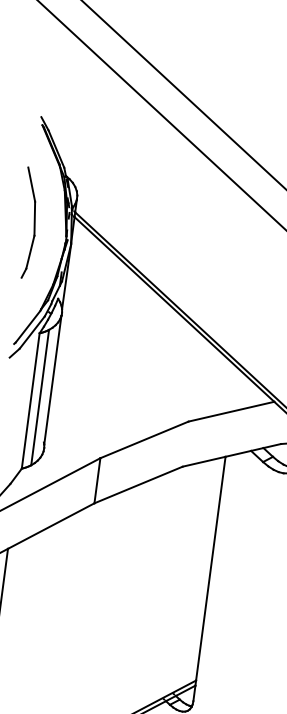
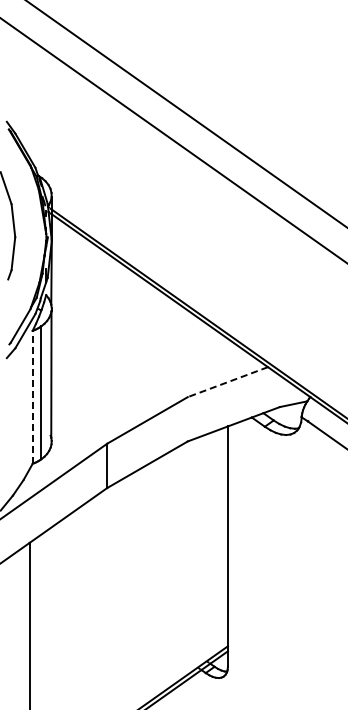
line: (30, 400) -> (32, 396), solid -> dashed
line: (231, 412) -> (227, 382), solid -> dashed

